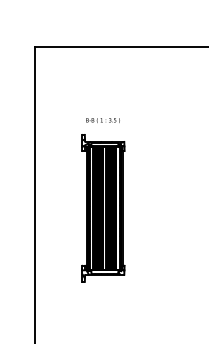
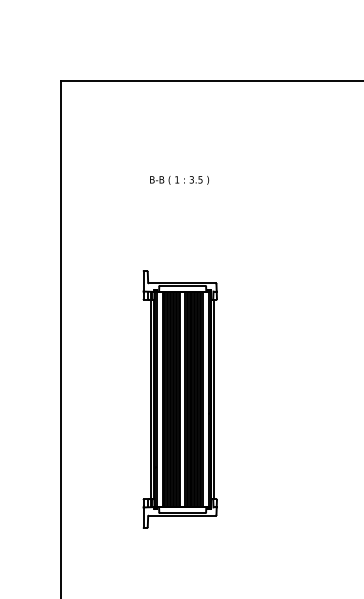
text: (102, 120) -> (178, 180), moved
part: (103, 208) -> (180, 399), moved

